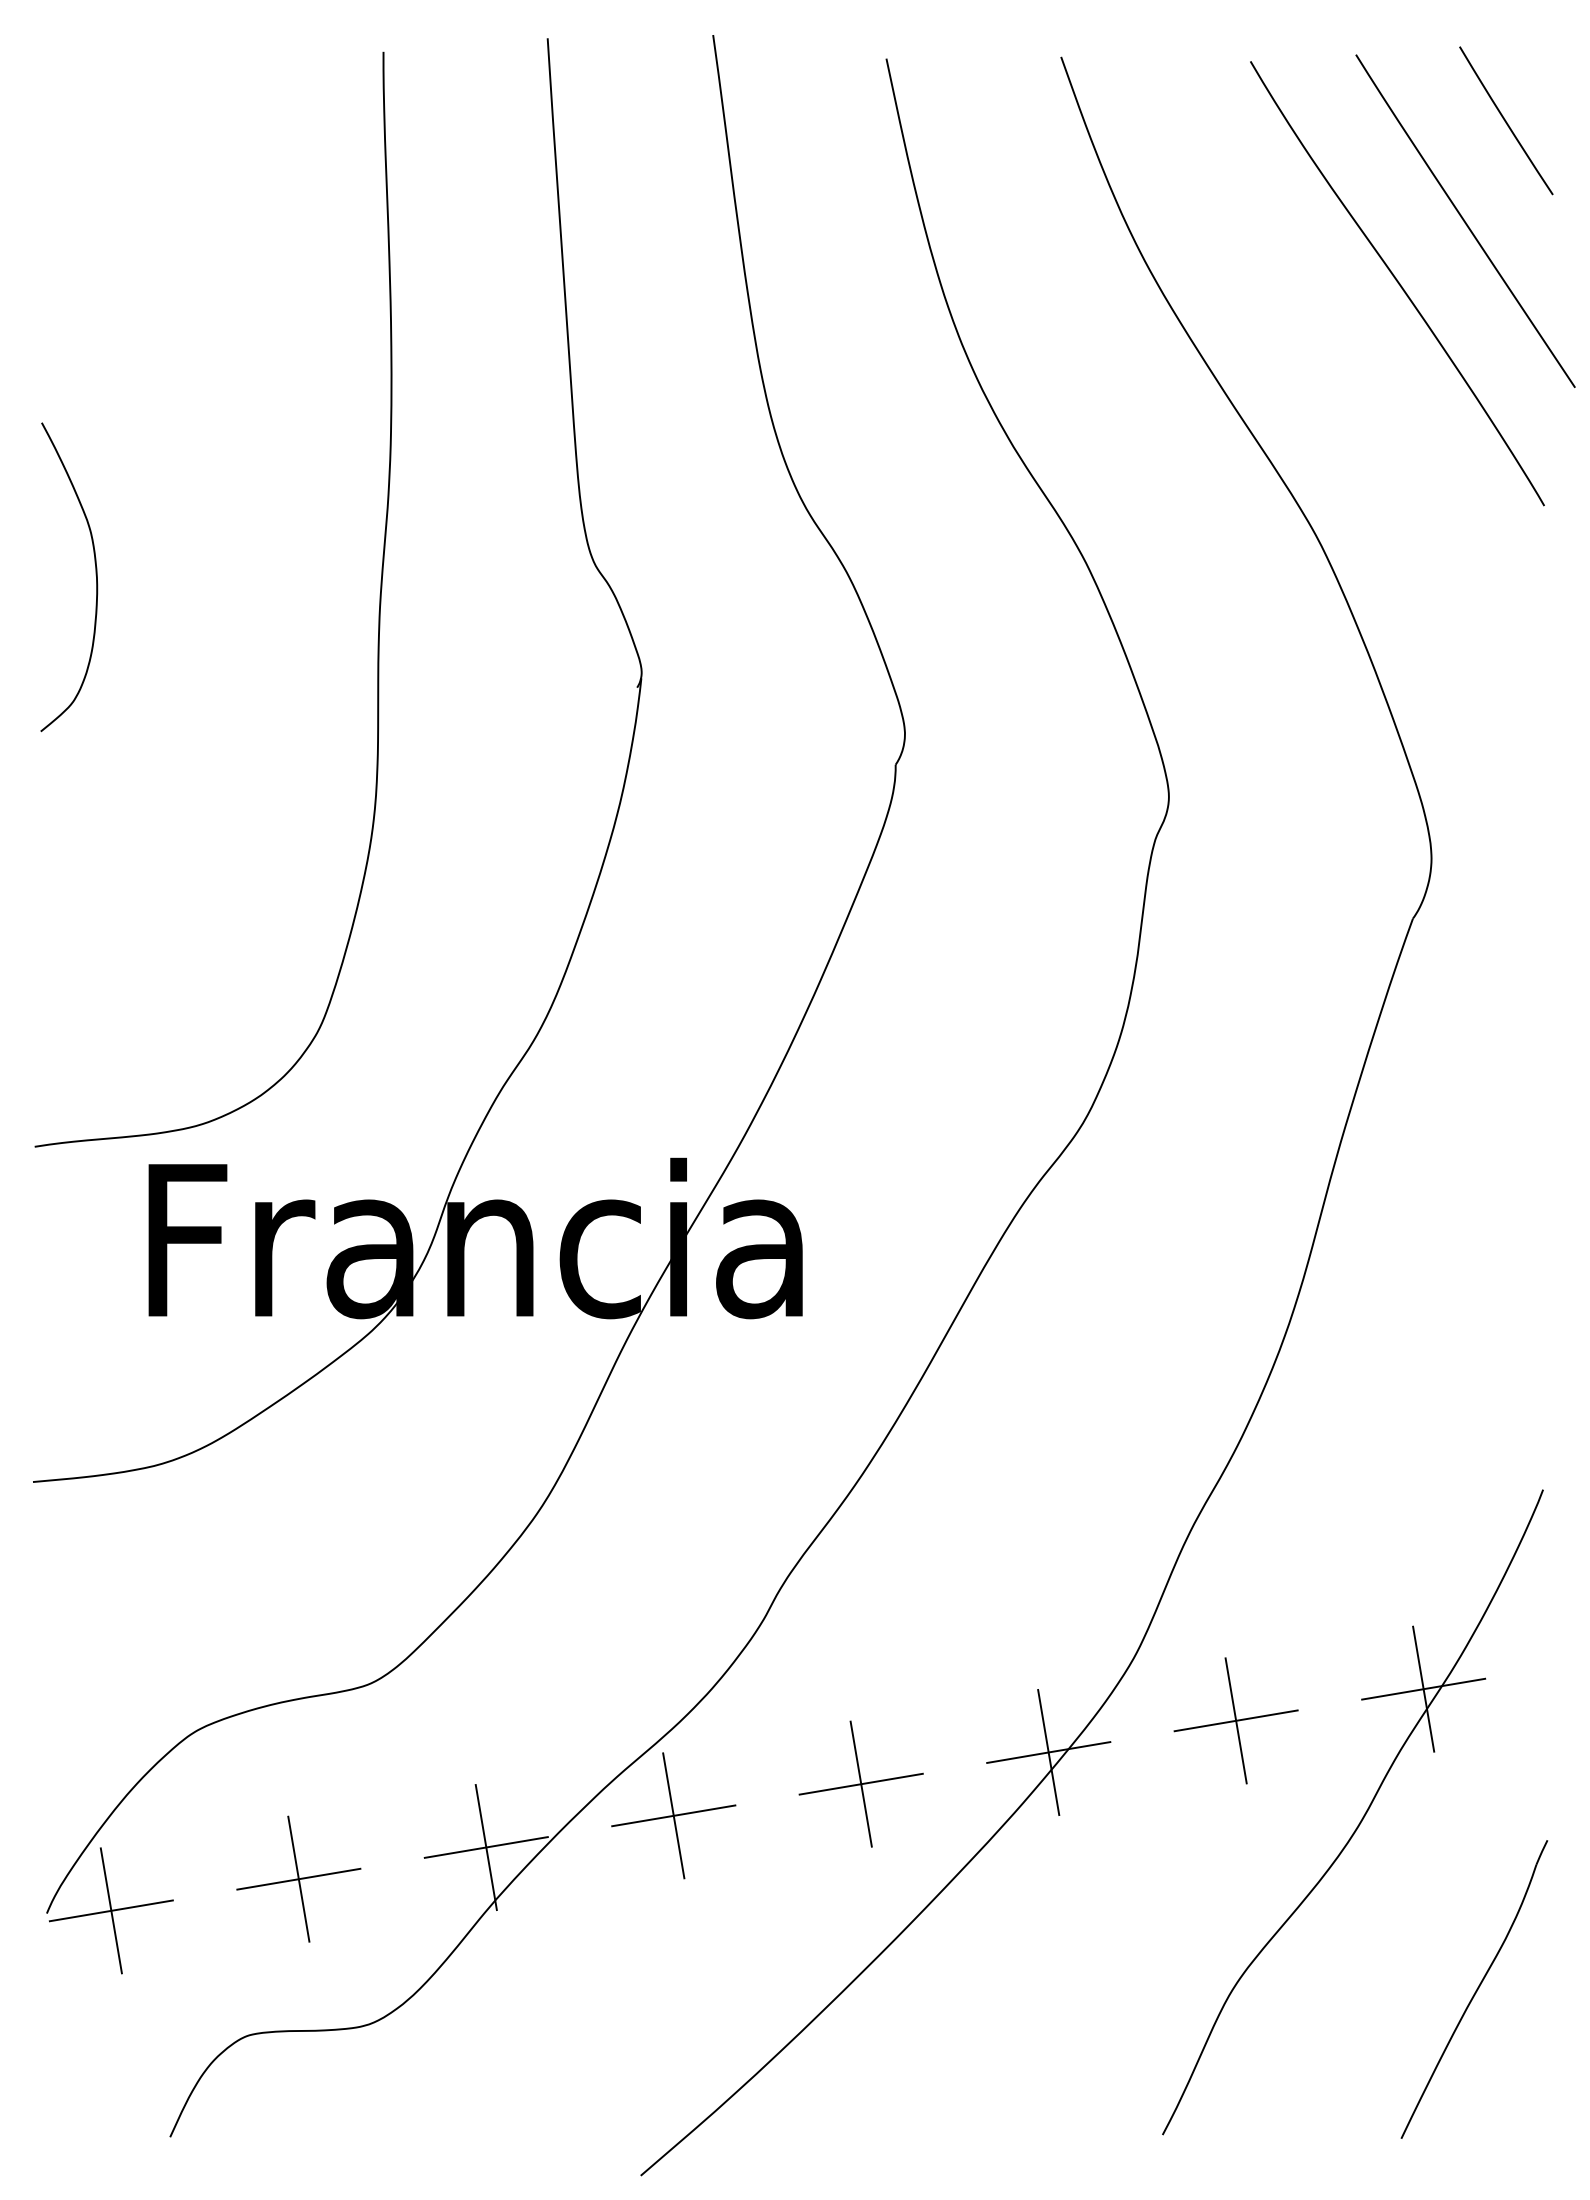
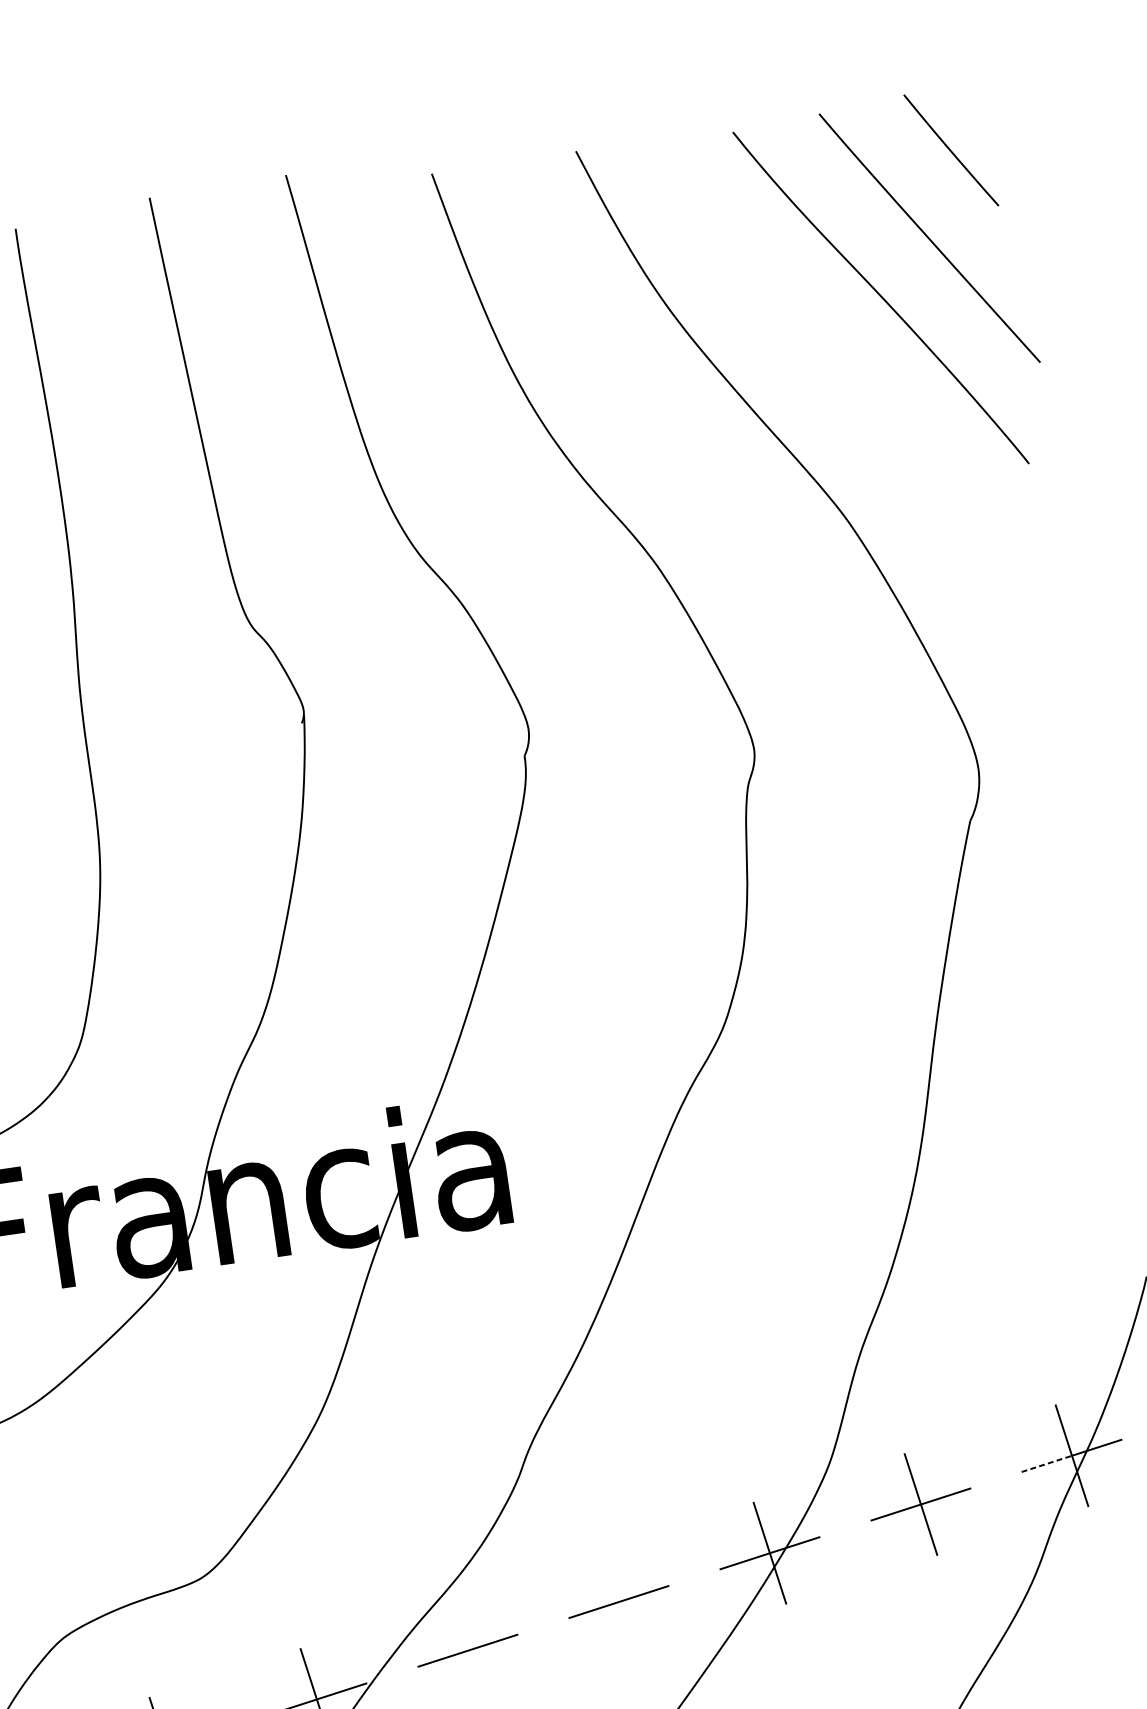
line: (1392, 1694) -> (1046, 1463), solid -> dashed
line: (860, 1783) -> (618, 1601), removed
line: (673, 1815) -> (467, 1650), removed

